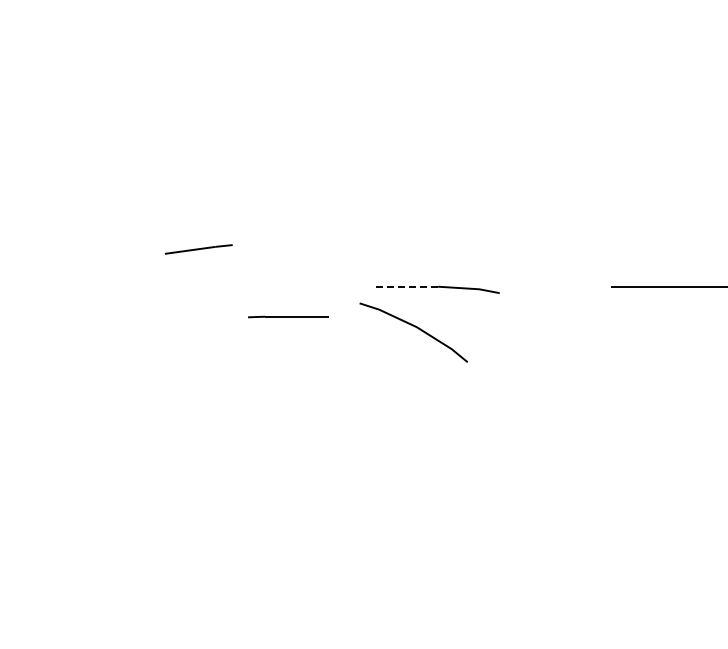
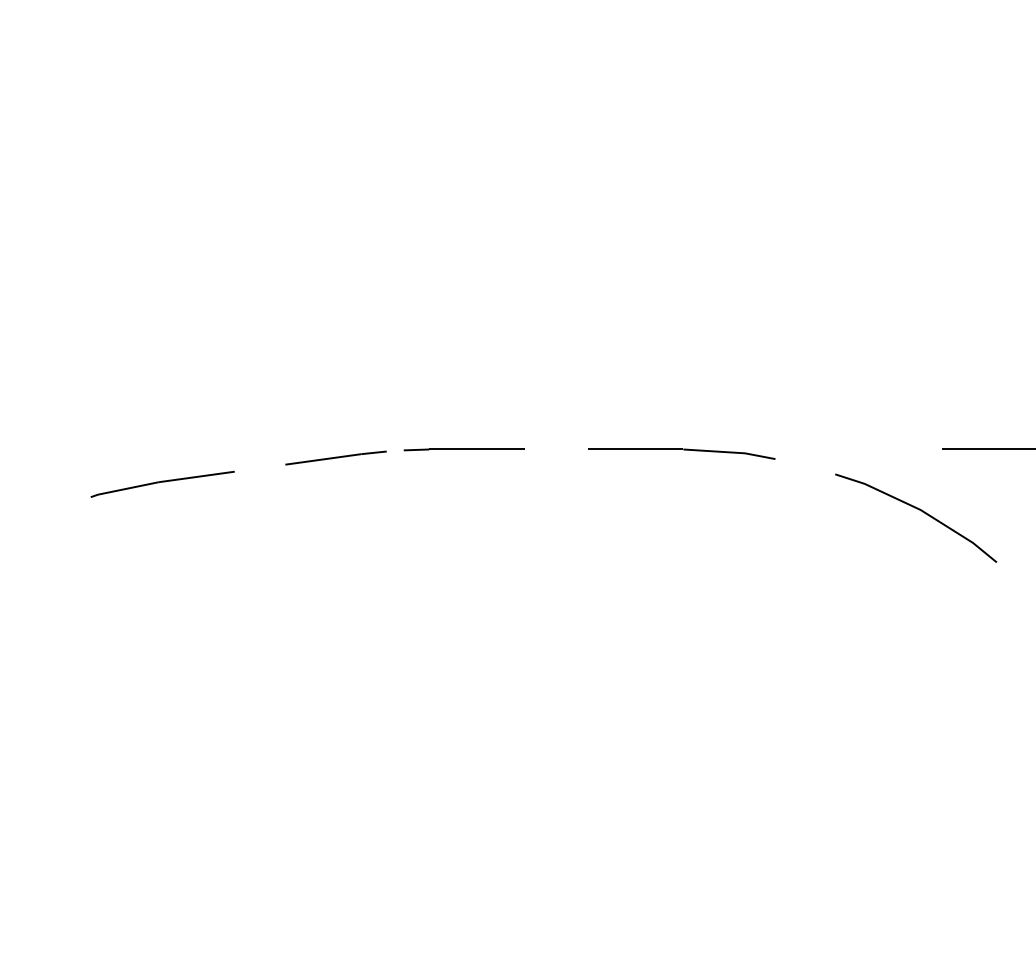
line: (198, 249) -> (335, 458), moved
line: (406, 286) -> (636, 449), dashed -> solid
part: (89, 309) -> (162, 483), added
part: (288, 316) -> (464, 449), moved
line: (416, 328) -> (920, 511), moved

